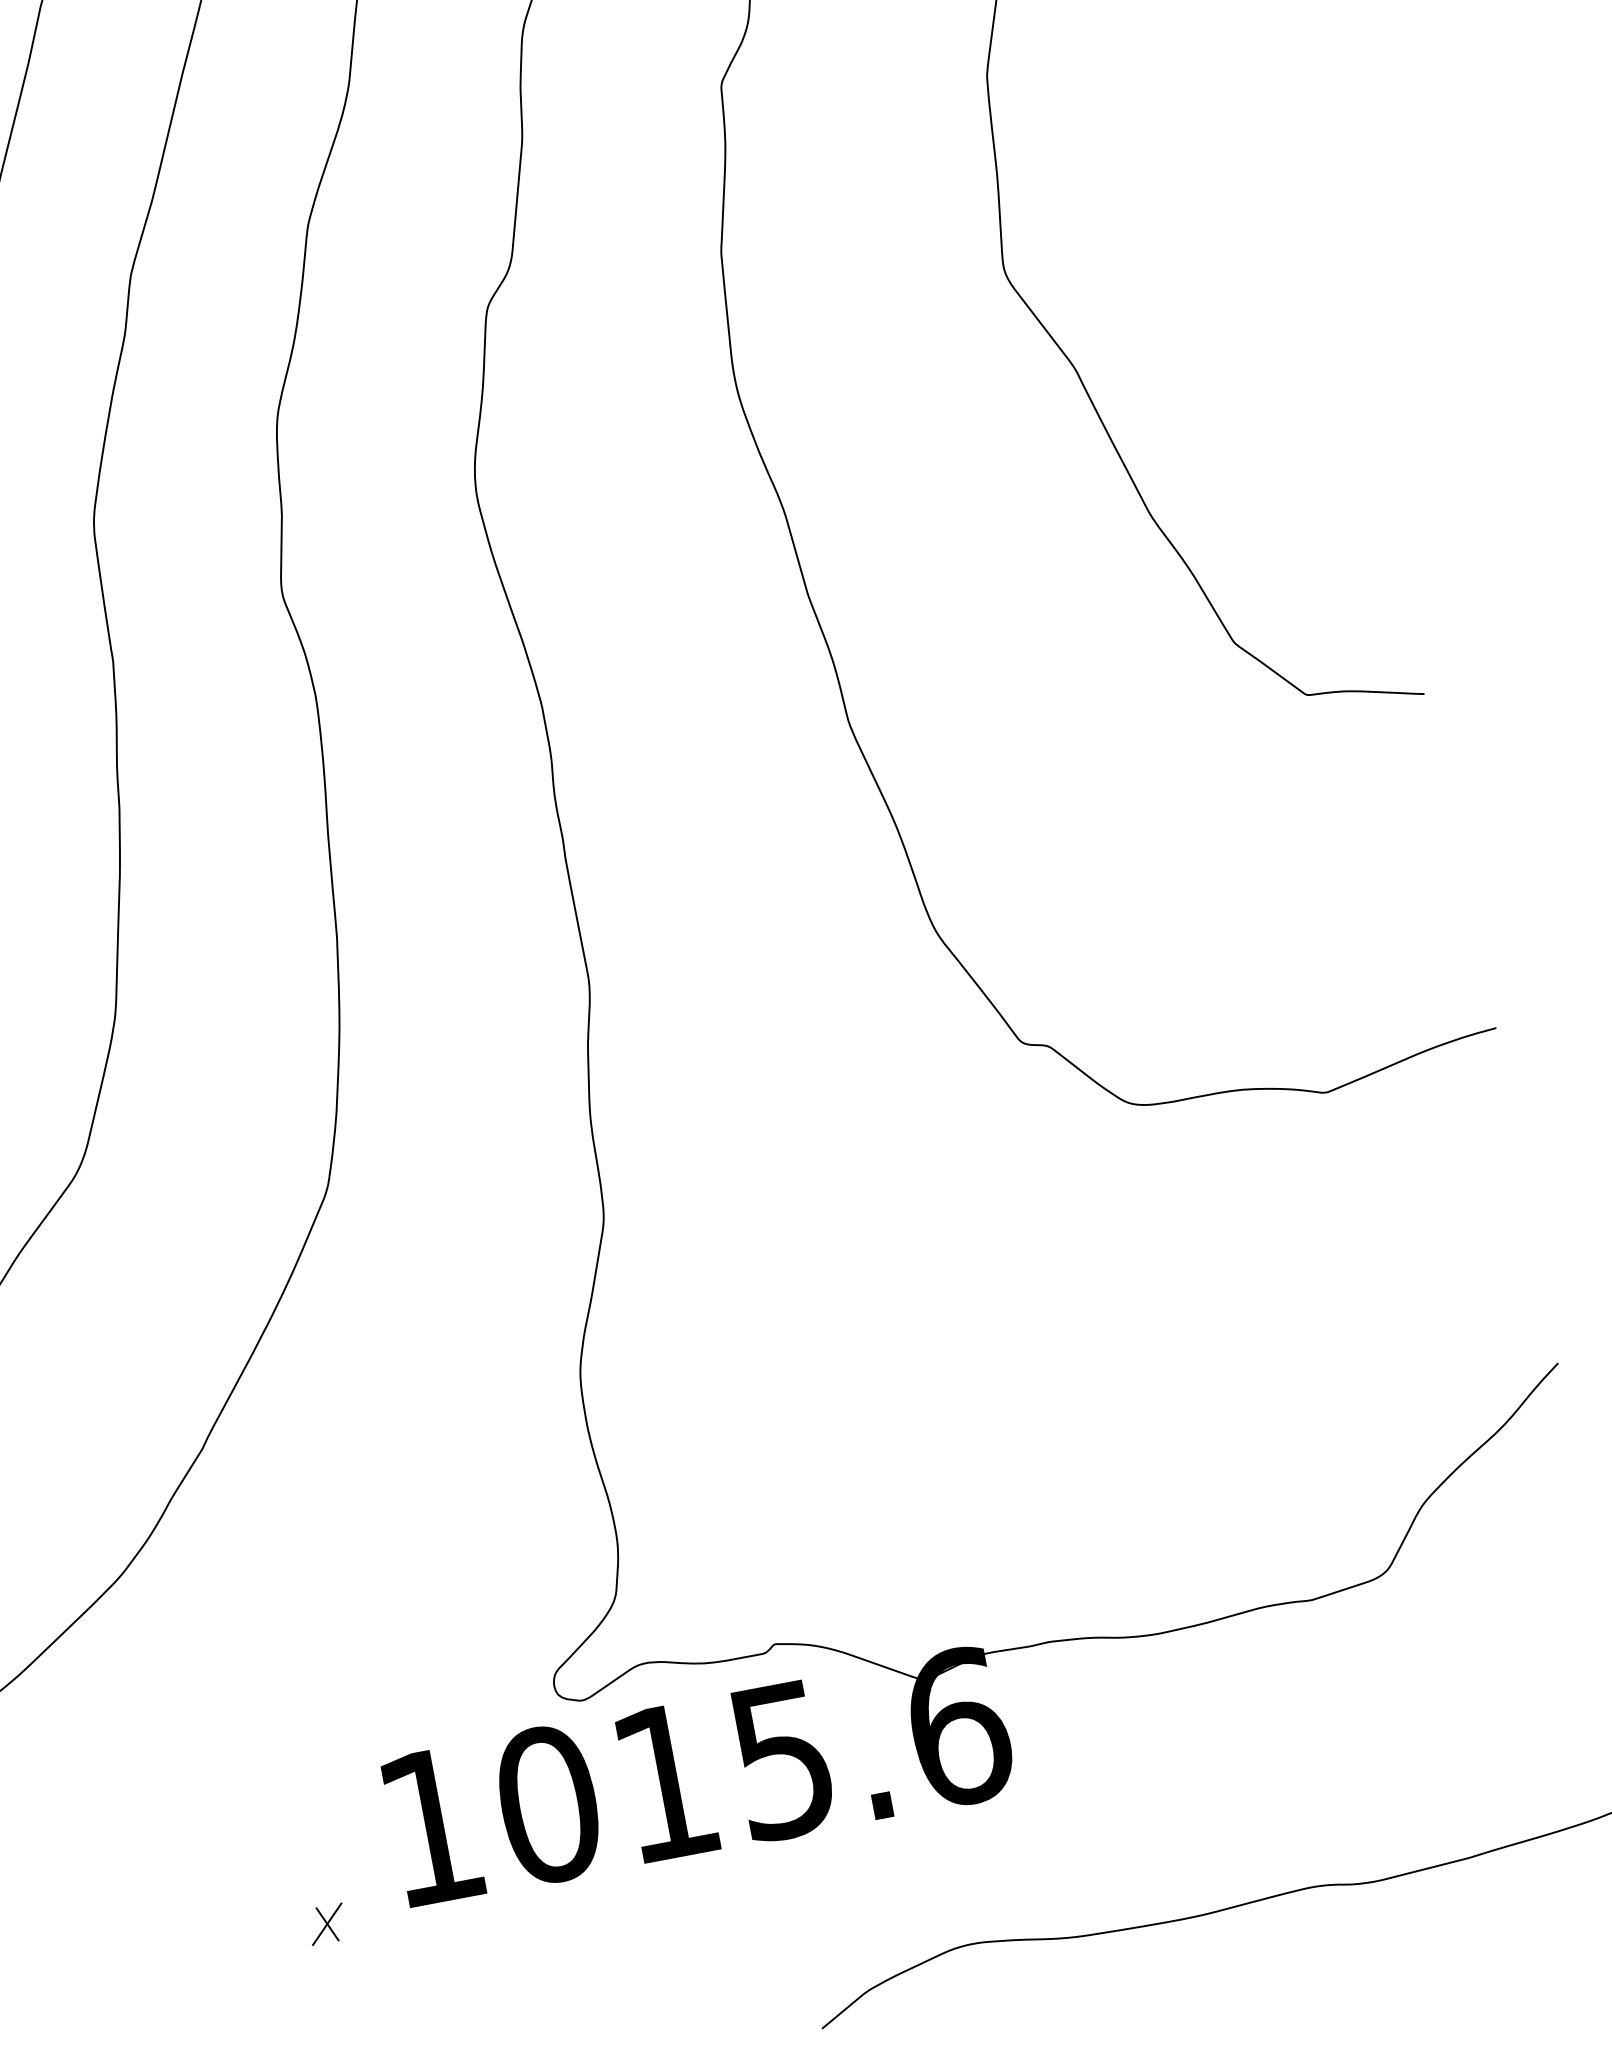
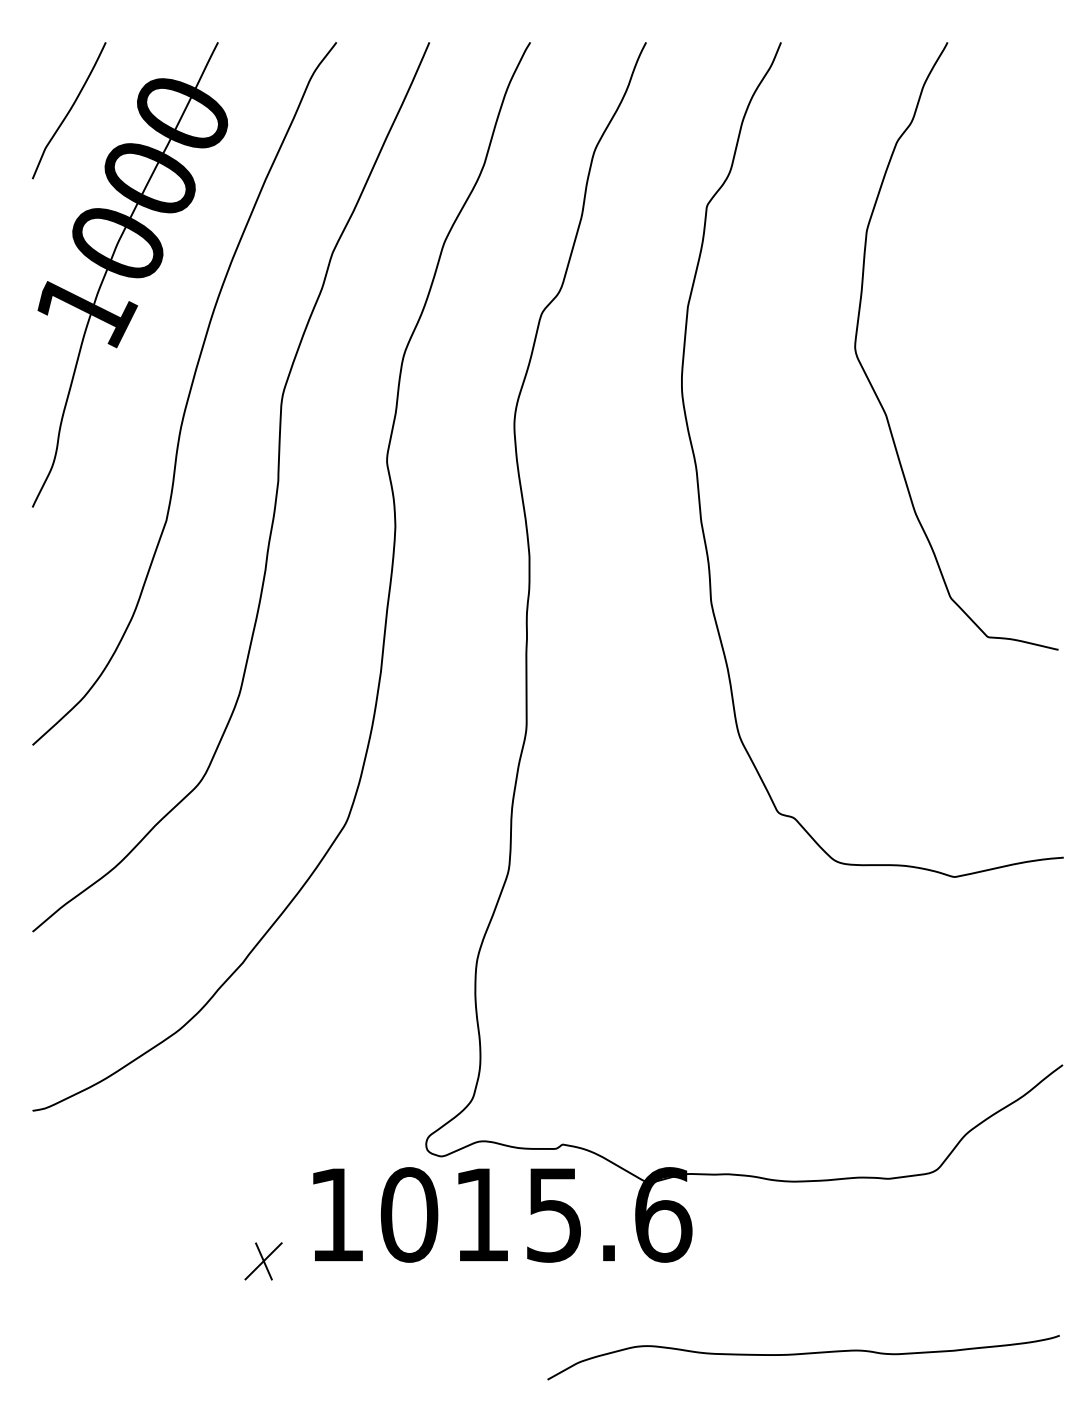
part: (327, 1924) -> (263, 1261), size x1.67

